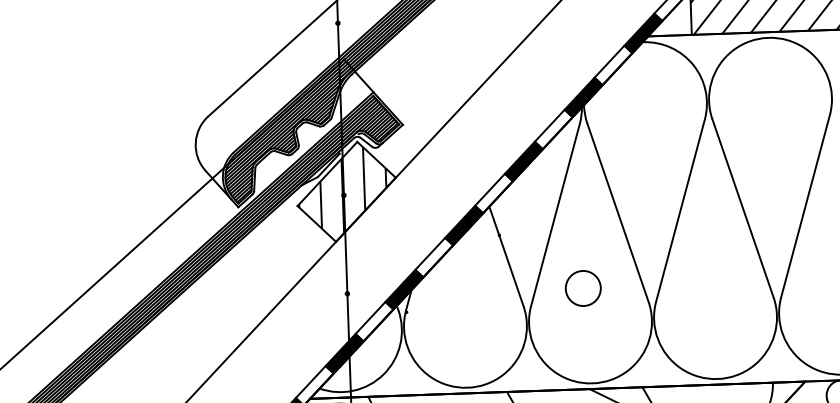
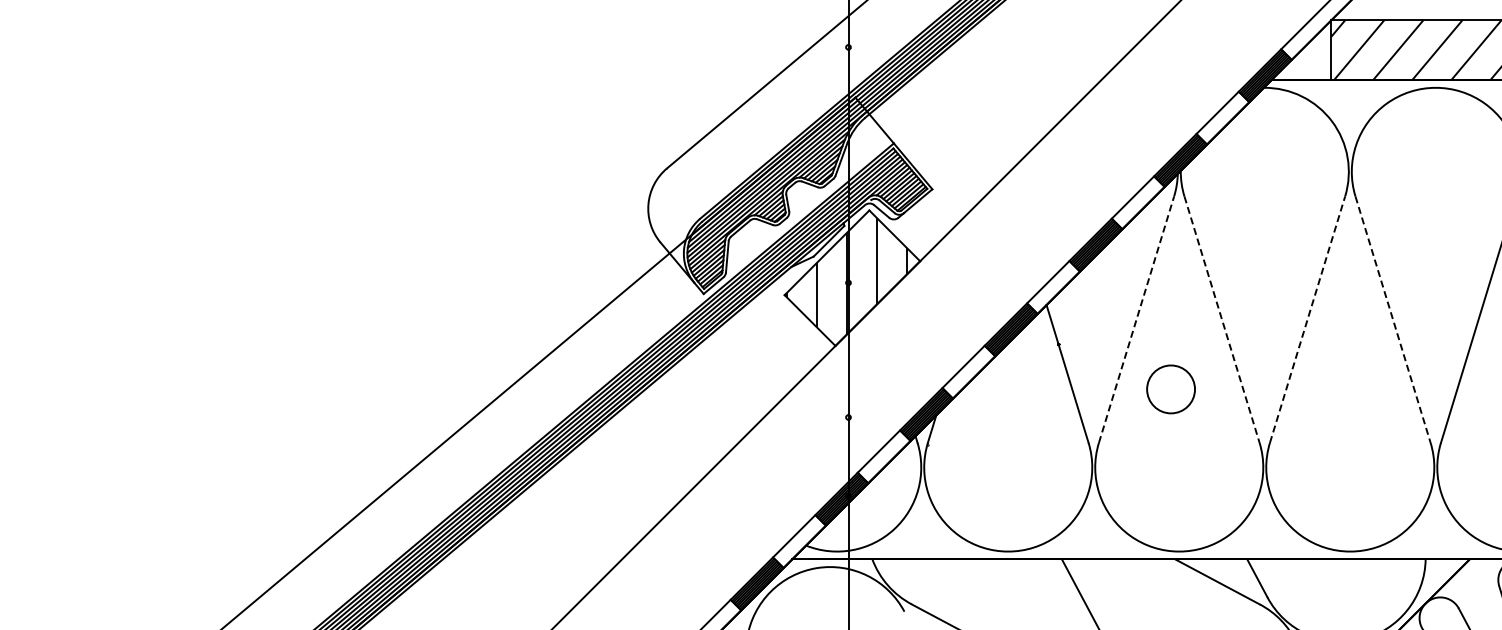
line: (743, 208) -> (1393, 319), solid -> dashed
line: (680, 210) -> (1307, 319), solid -> dashed
line: (618, 212) -> (1222, 319), solid -> dashed
line: (555, 214) -> (1136, 319), solid -> dashed
circle: (582, 288) -> (1170, 389), moved

